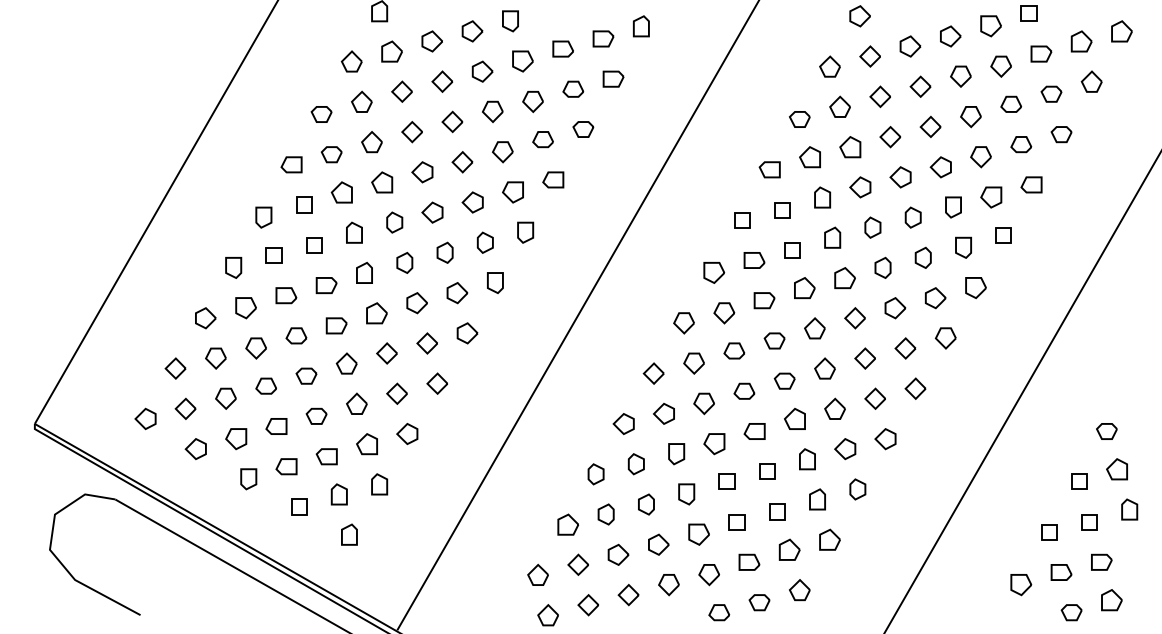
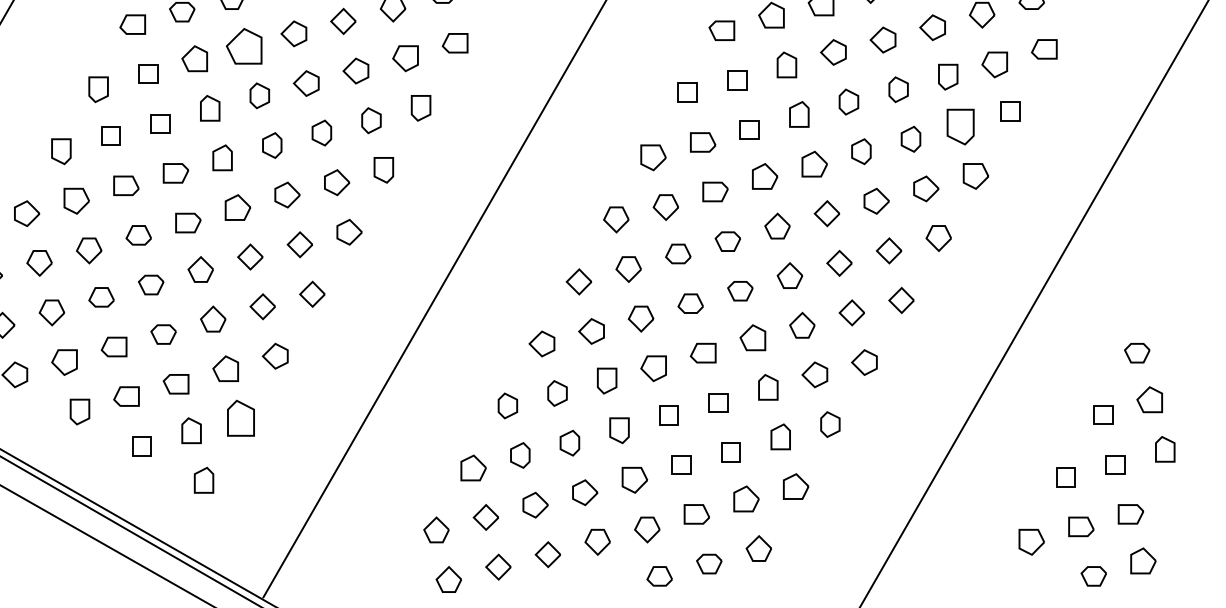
part: (382, 182) -> (244, 46), size x1.4
part: (963, 247) -> (960, 126), size x1.4
part: (379, 484) -> (241, 418), size x1.4

